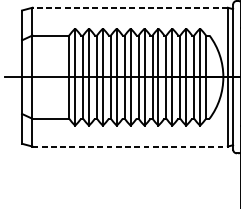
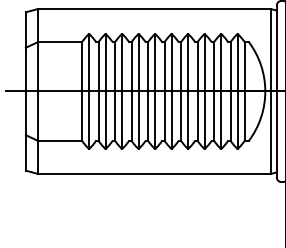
line: (130, 7) -> (154, 8), dashed -> solid
line: (131, 146) -> (155, 174), dashed -> solid

